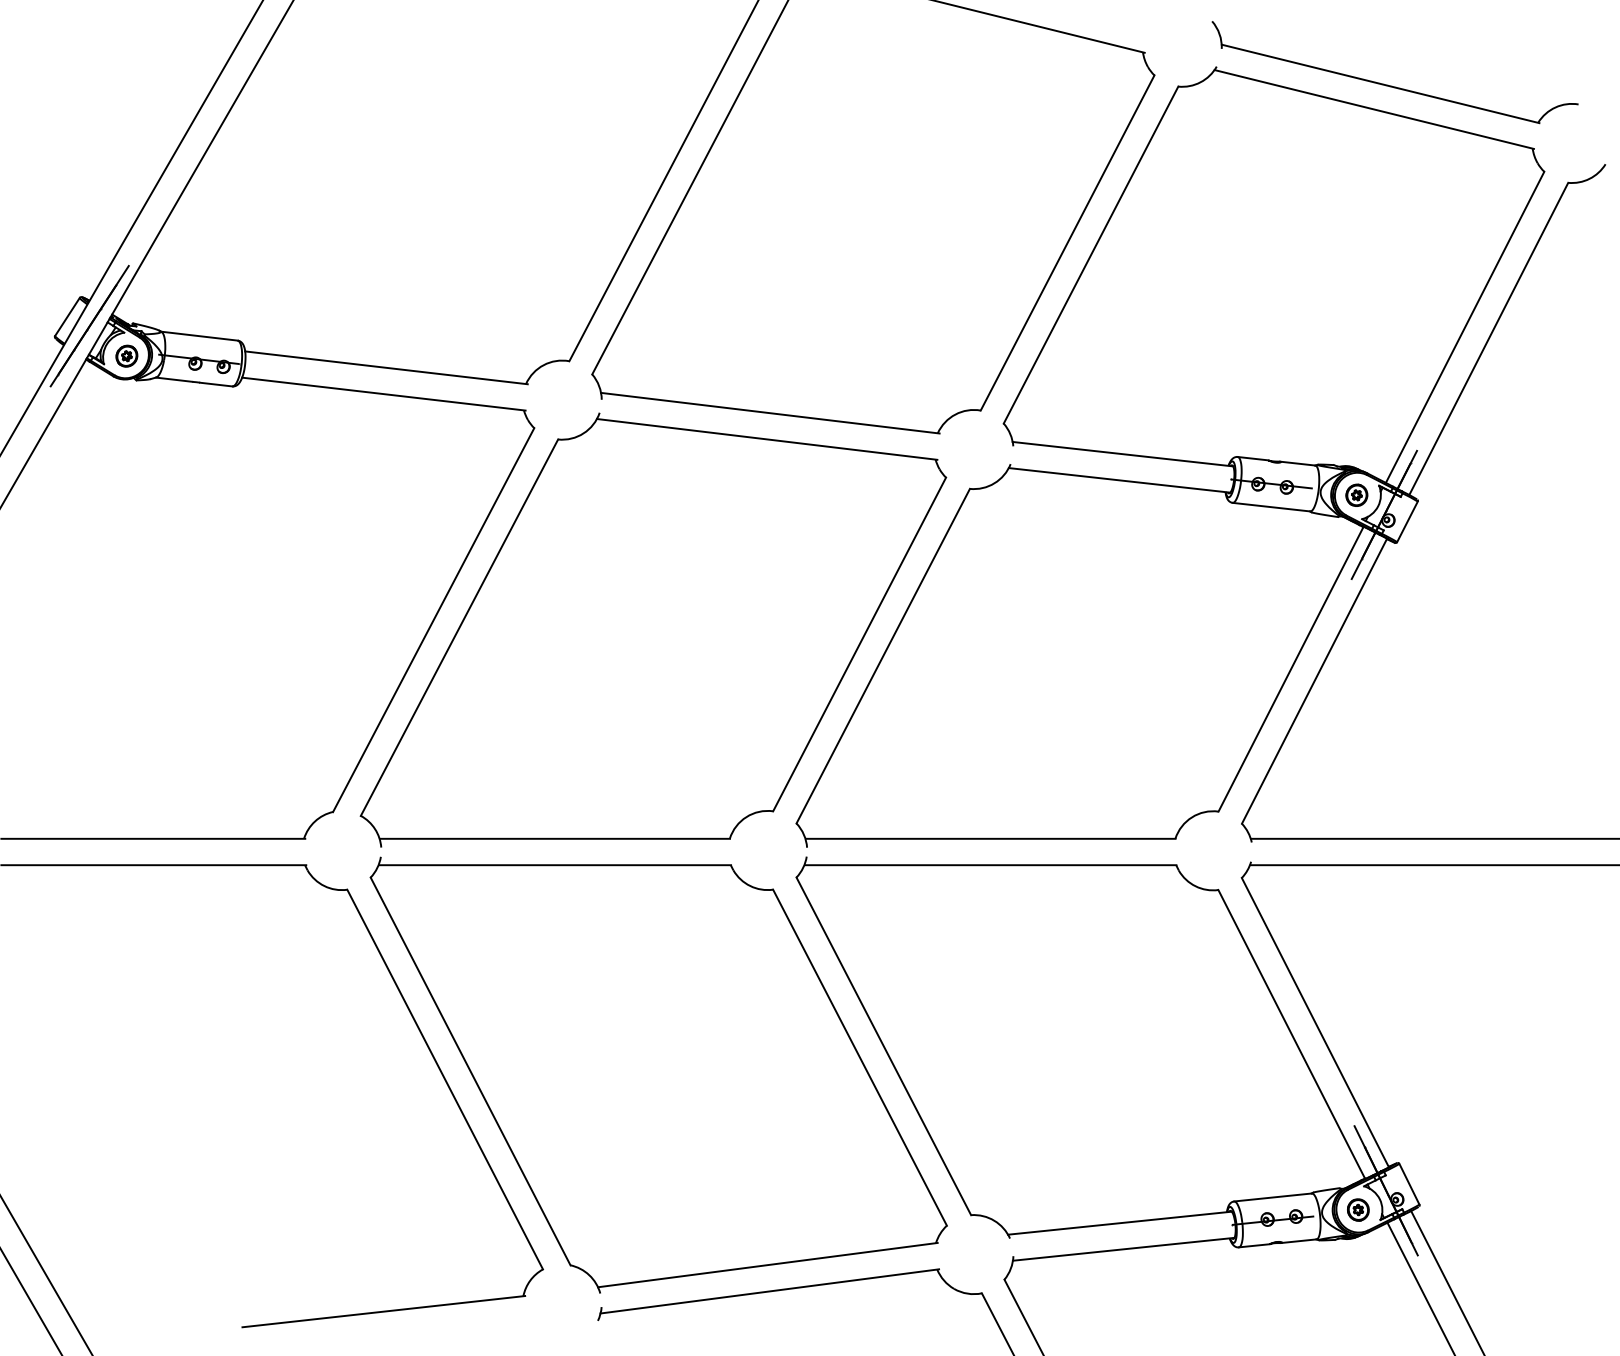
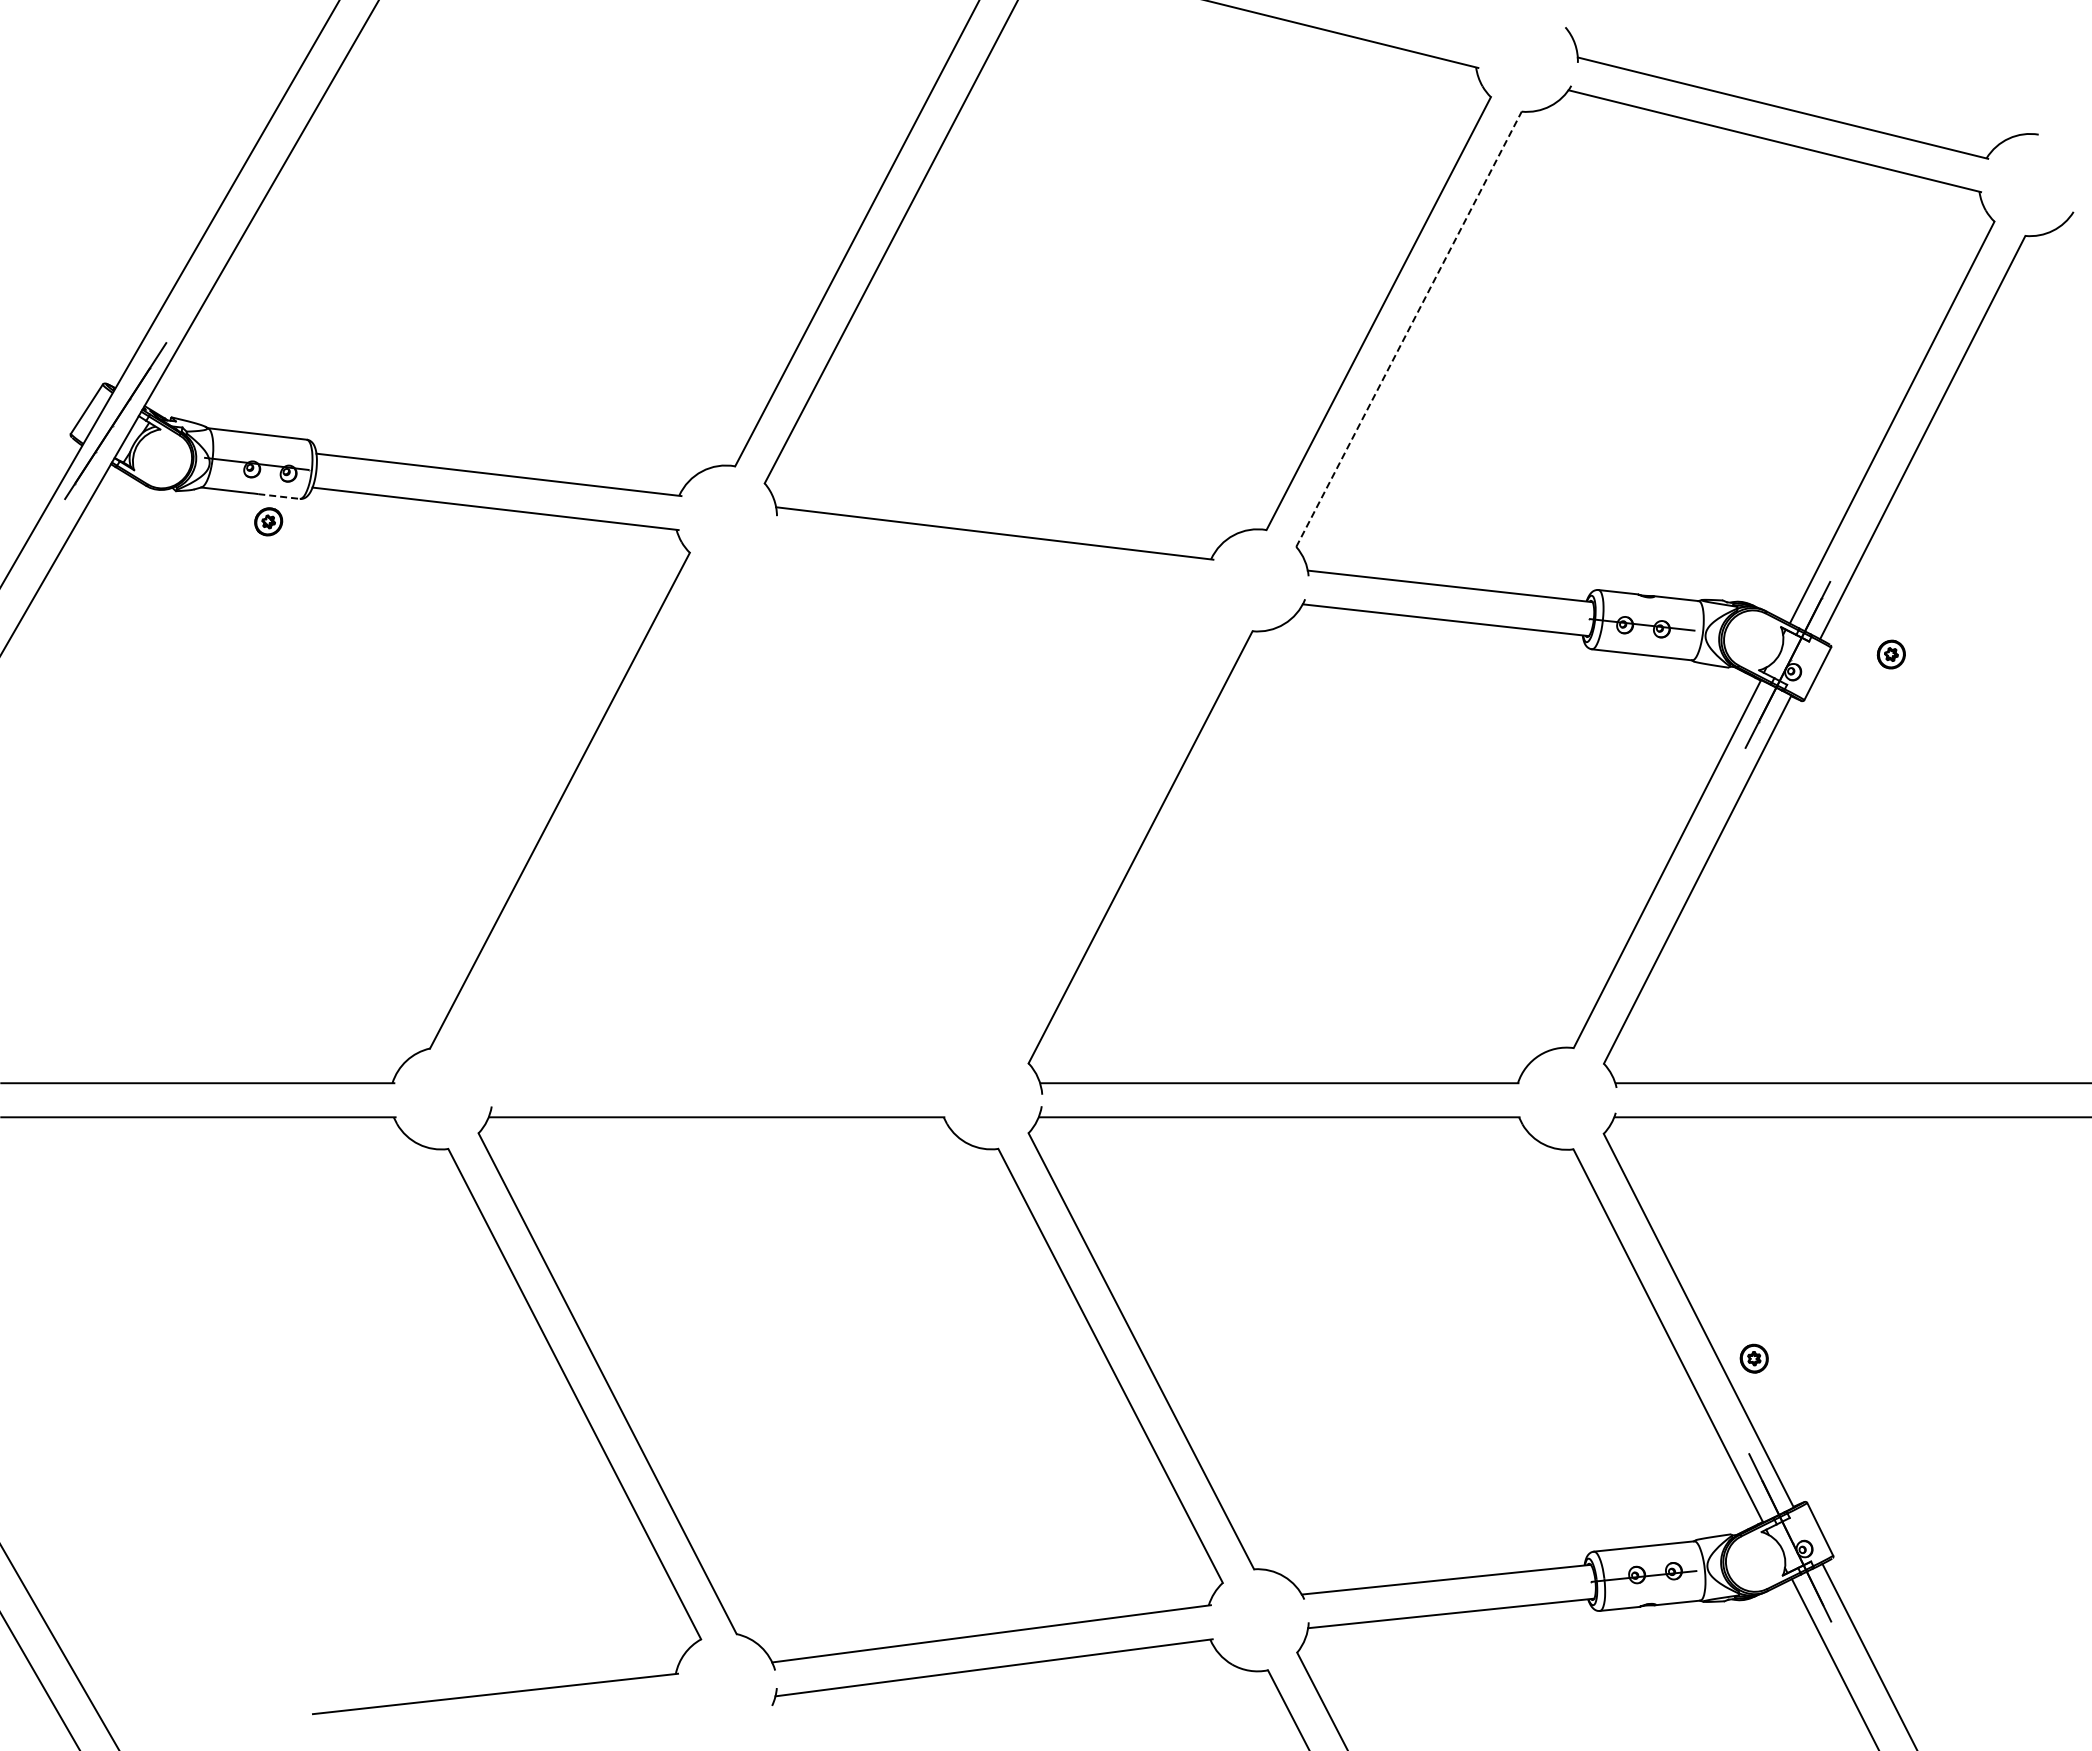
line: (1091, 254) -> (1409, 328), solid -> dashed
part: (126, 355) -> (268, 521), moved
line: (216, 384) -> (279, 496), solid -> dashed
part: (1356, 495) -> (1890, 654), moved
part: (653, 629) -> (843, 813), removed
part: (1357, 1209) -> (1753, 1358), moved

